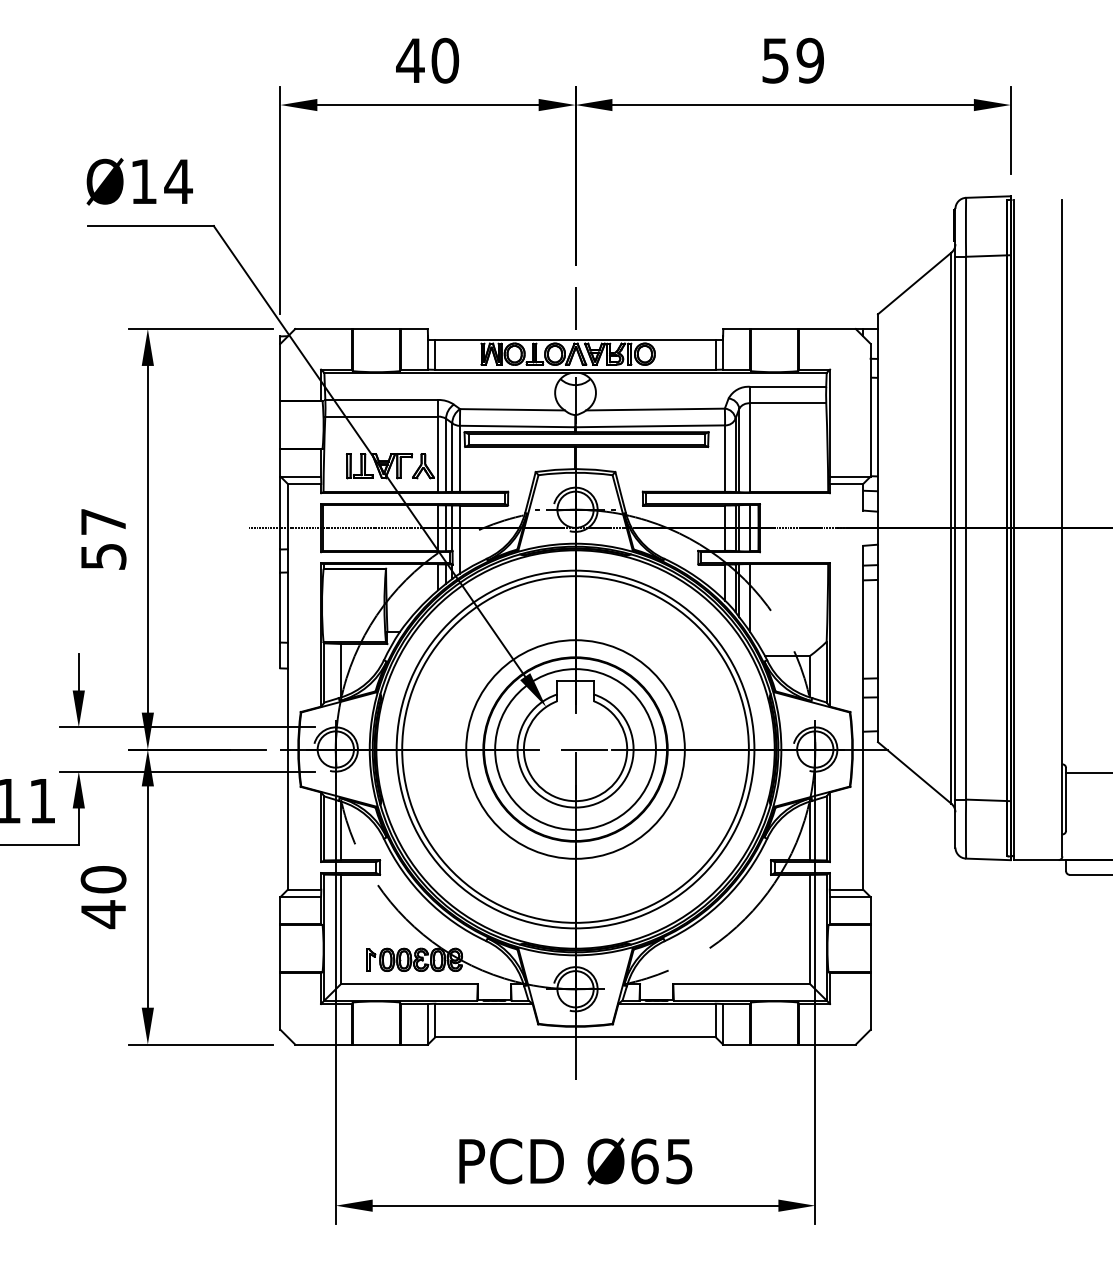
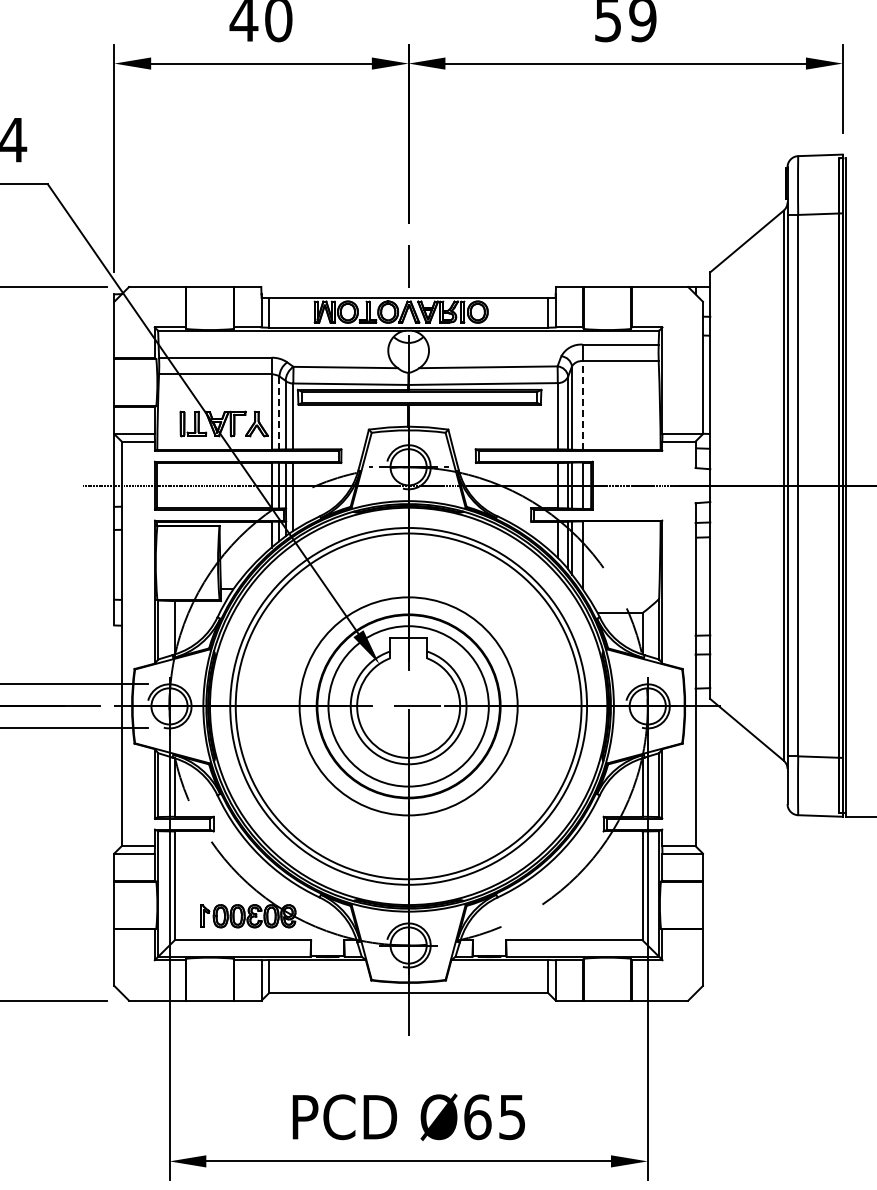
line: (750, 447) -> (583, 405), solid -> dashed
line: (446, 455) -> (279, 413), solid -> dashed

